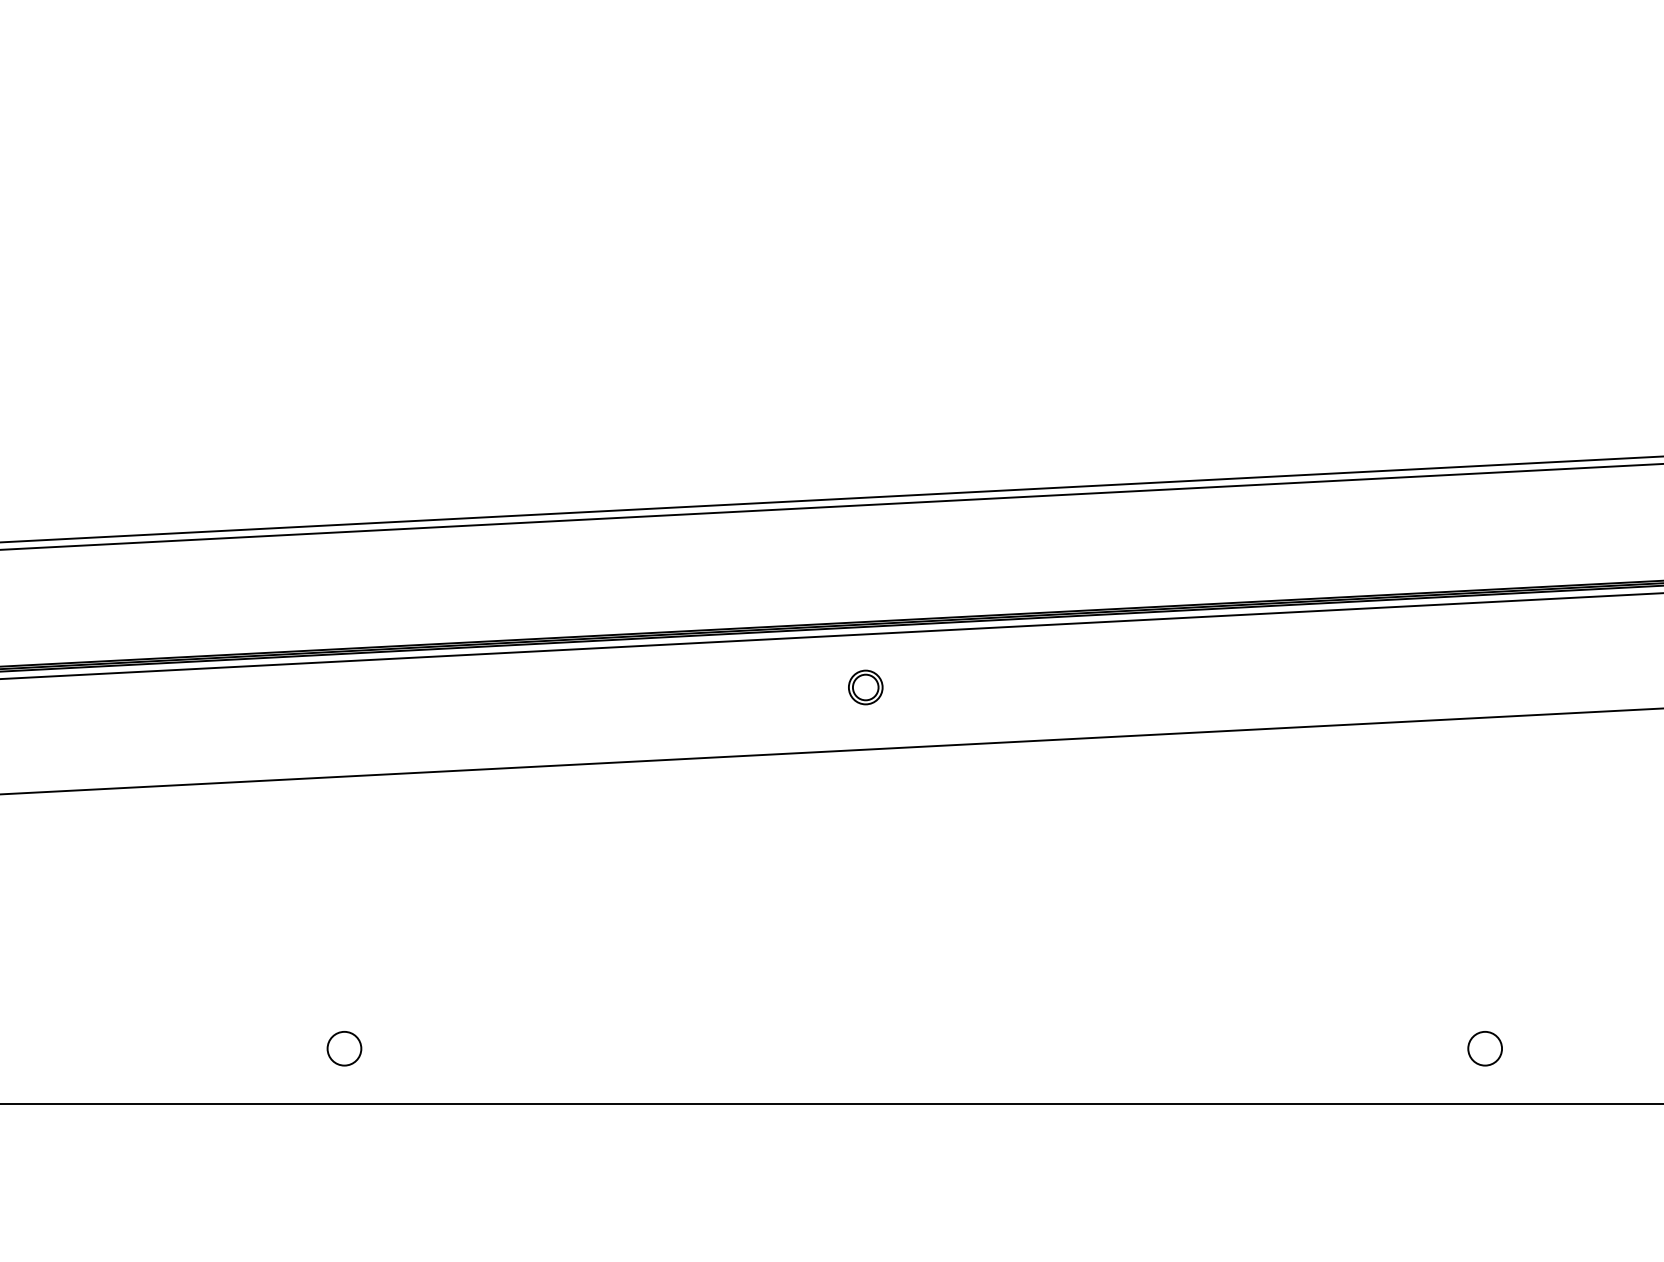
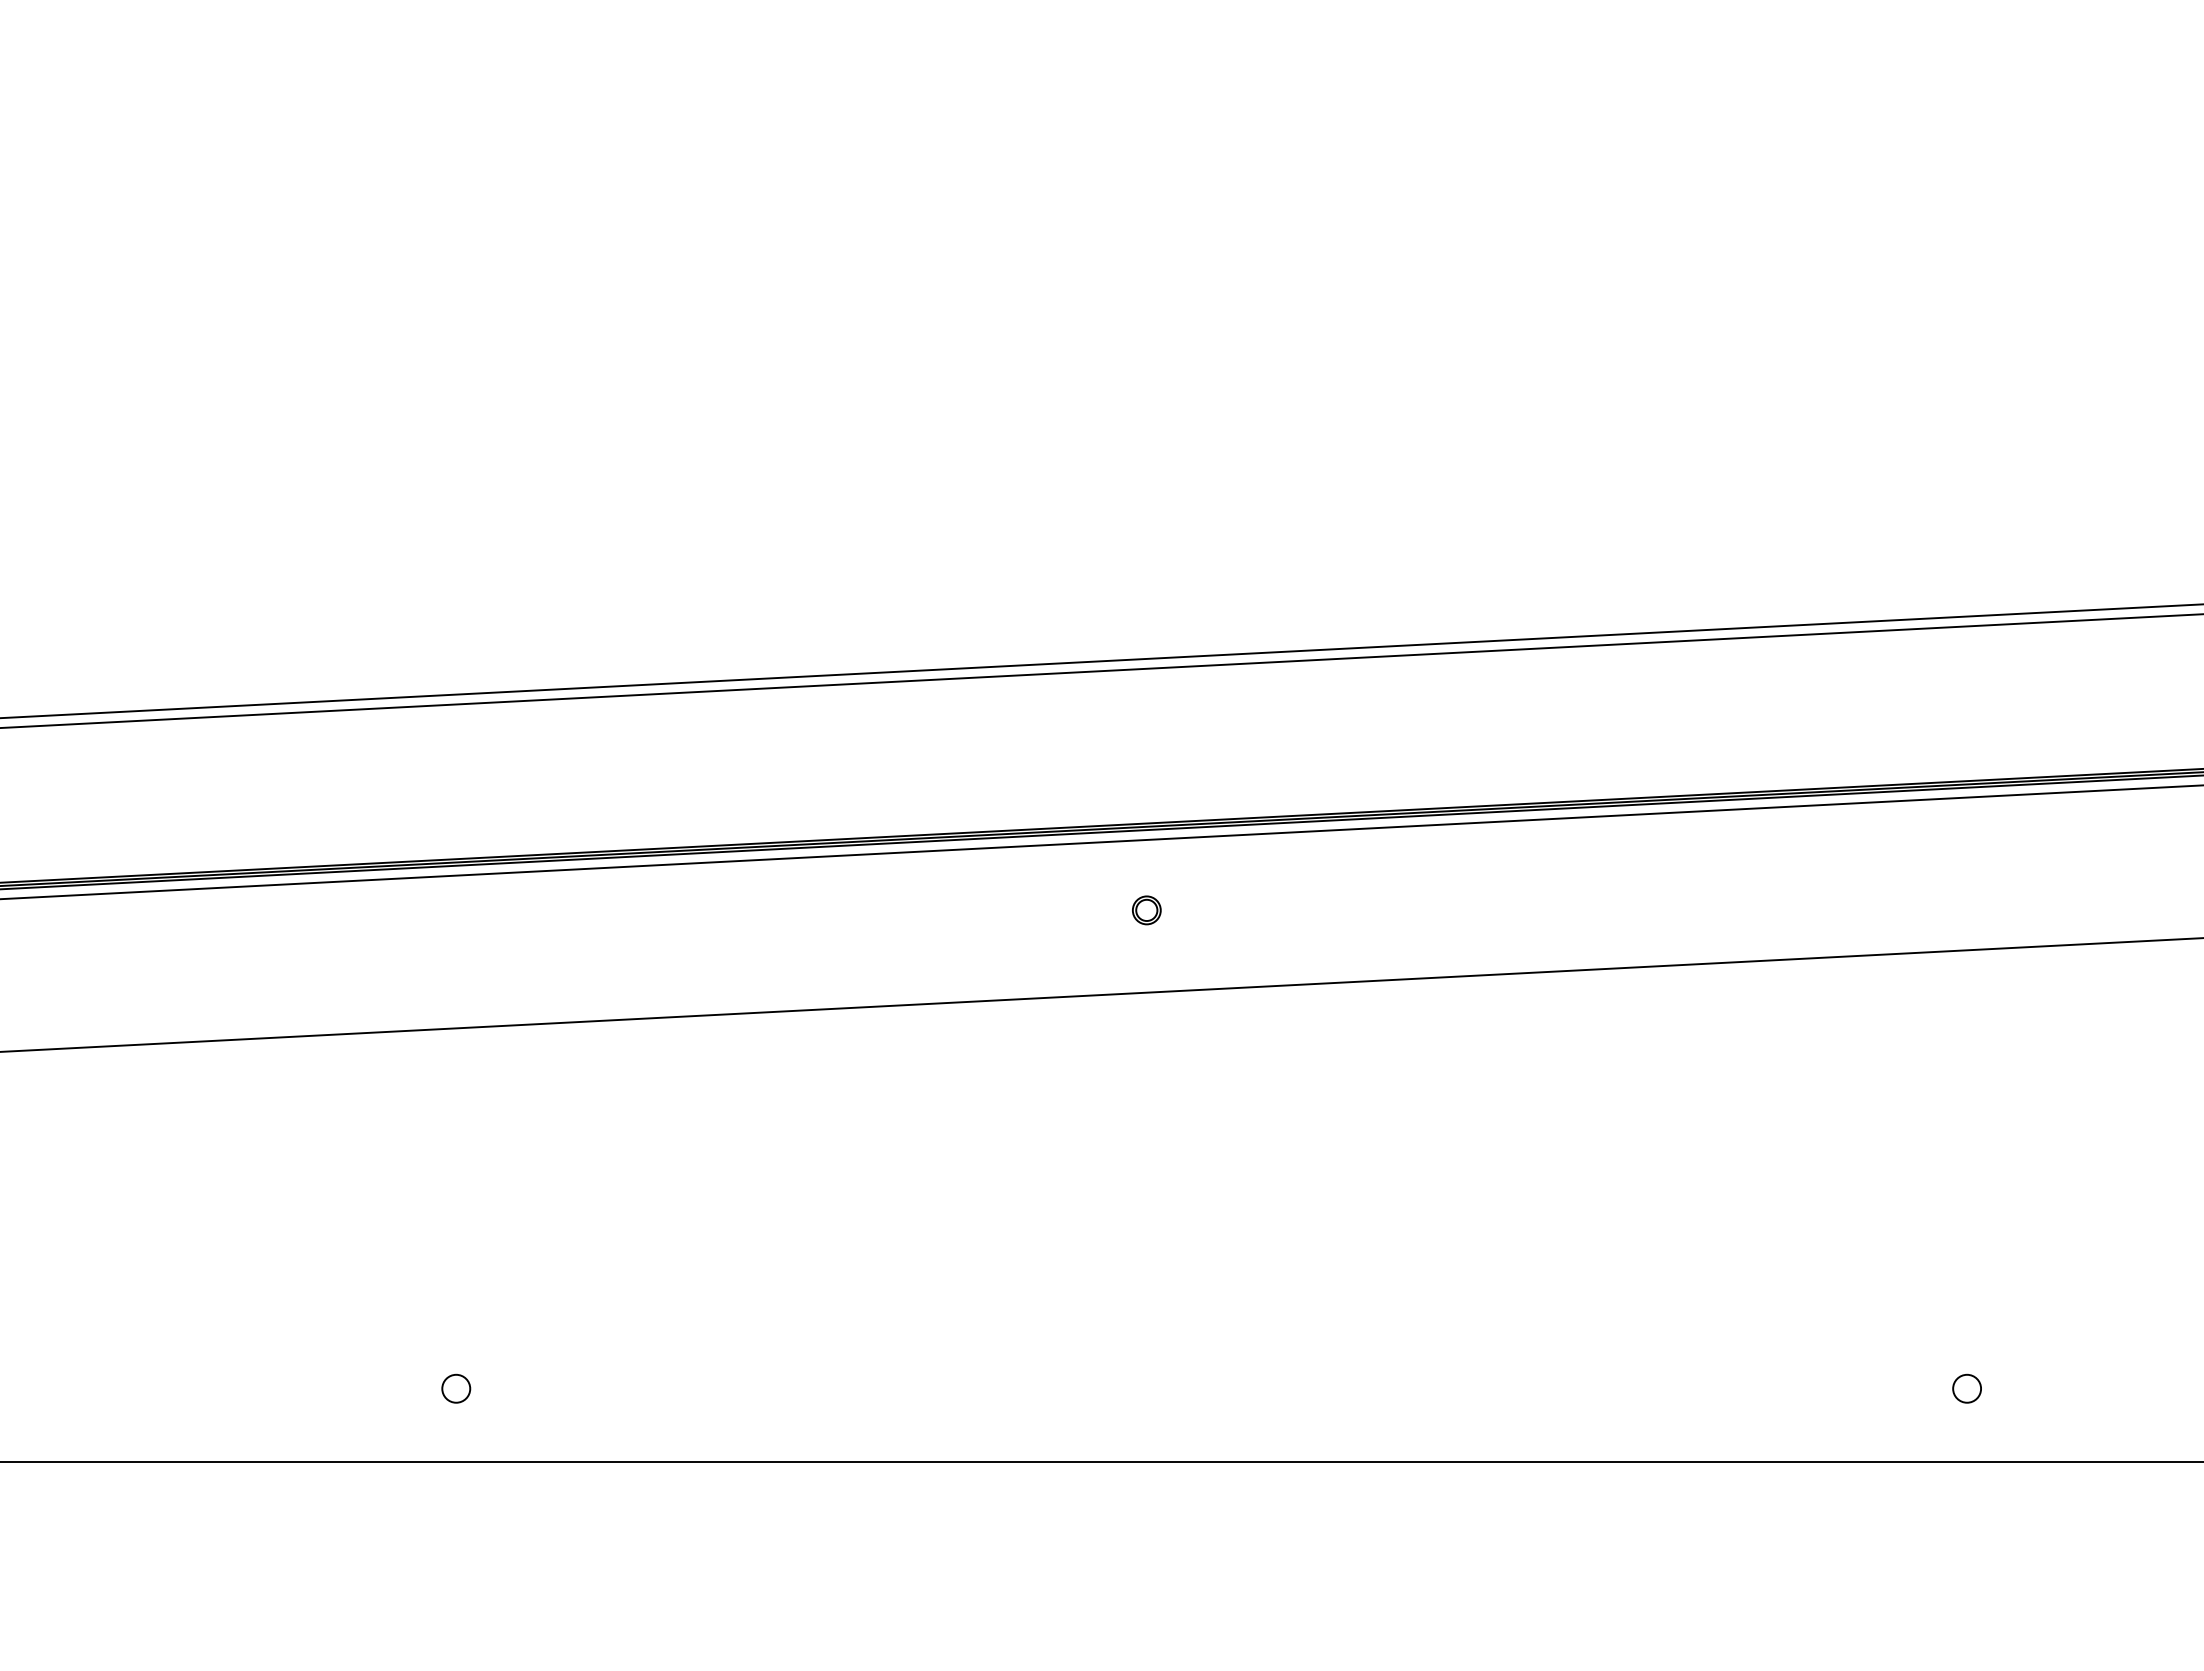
part: (865, 687) -> (1146, 910), size x0.62
circle: (344, 1048) -> (456, 1388), size x0.62
circle: (1485, 1048) -> (1967, 1388), size x0.62

